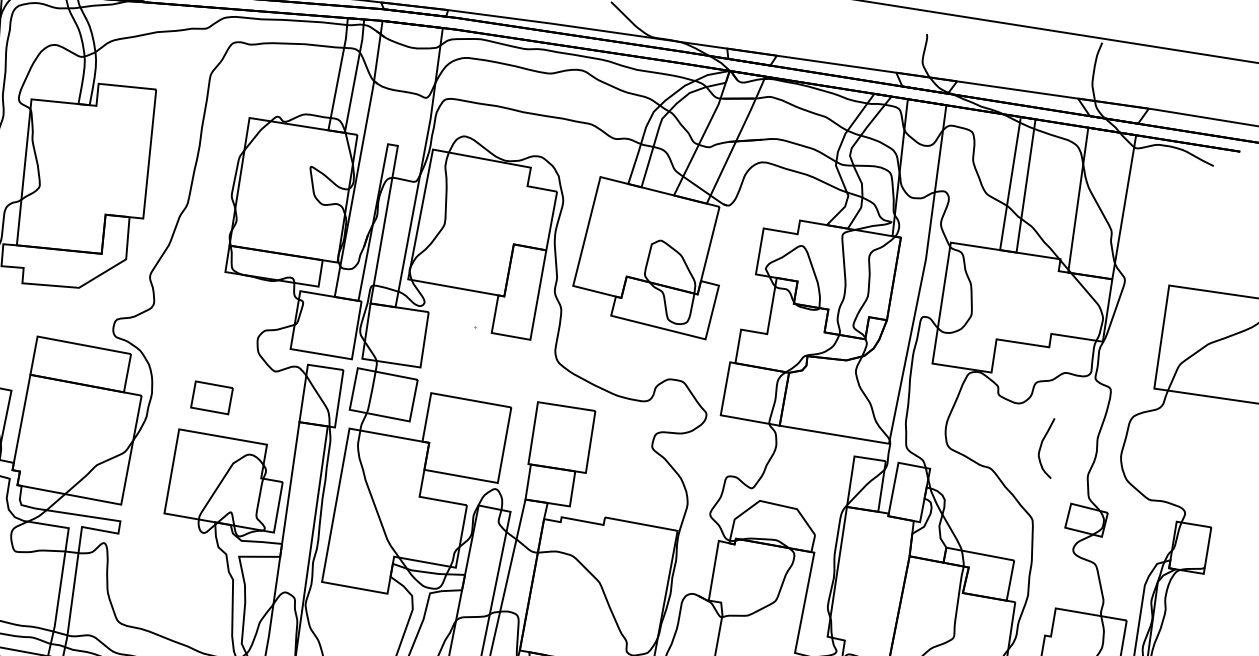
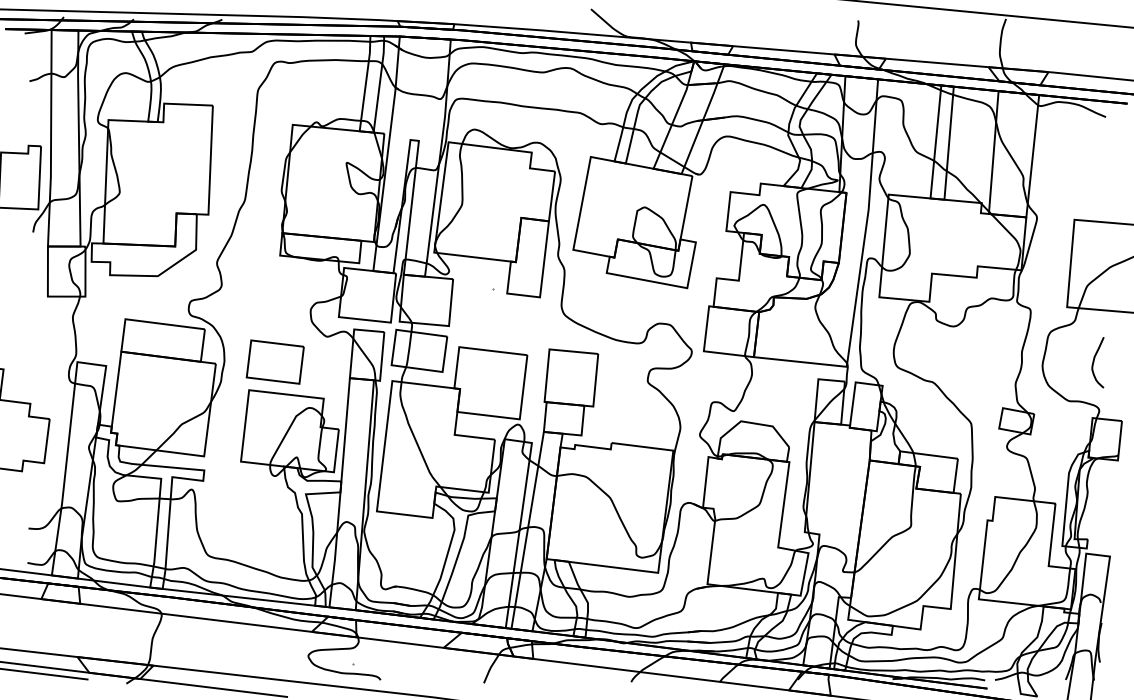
part: (211, 397) -> (274, 361), size x1.67
curve: (1041, 447) -> (1094, 362), moved

